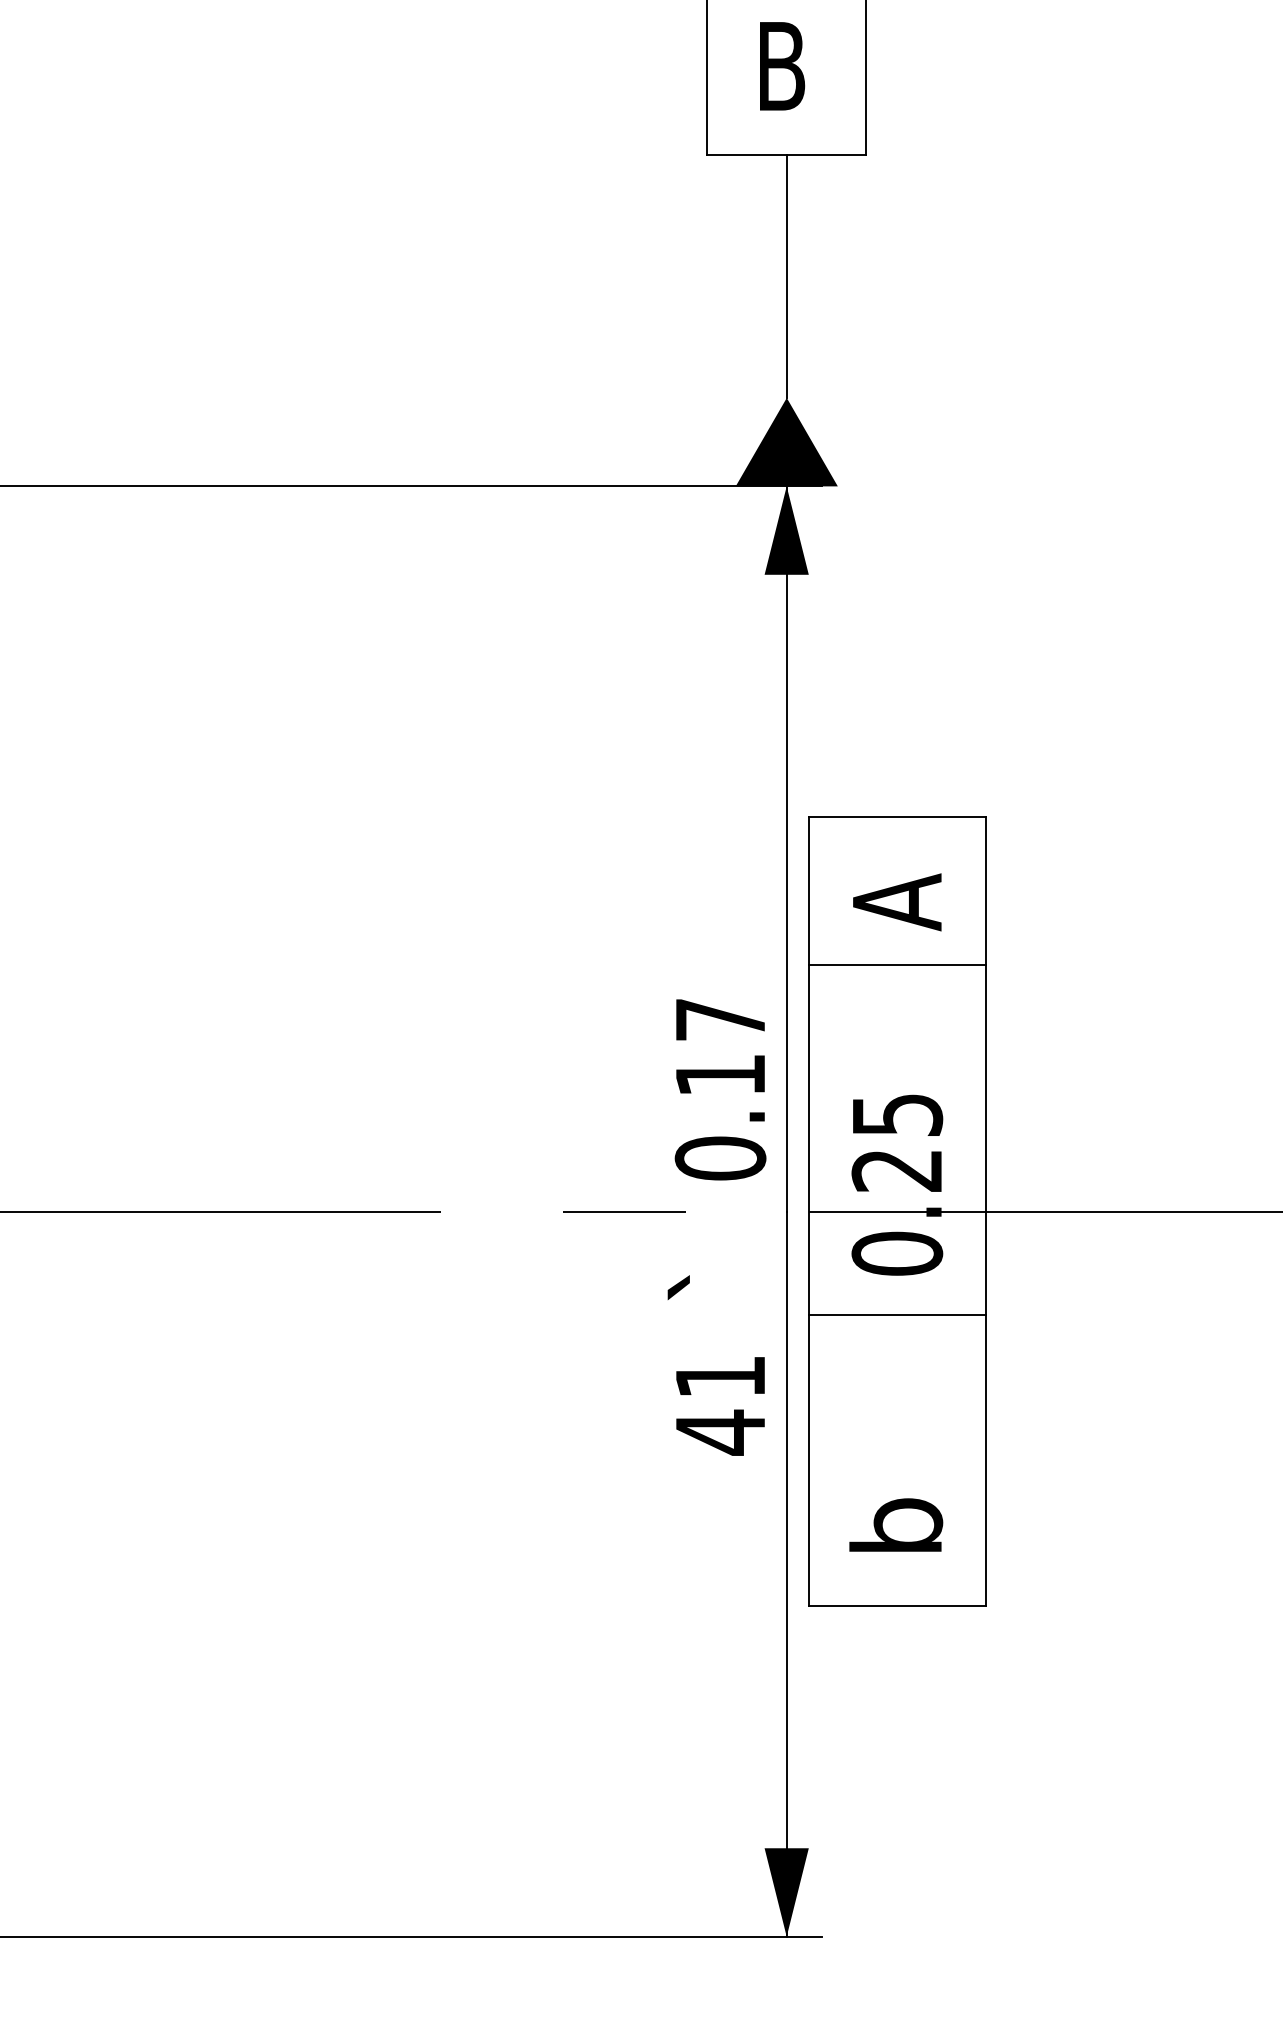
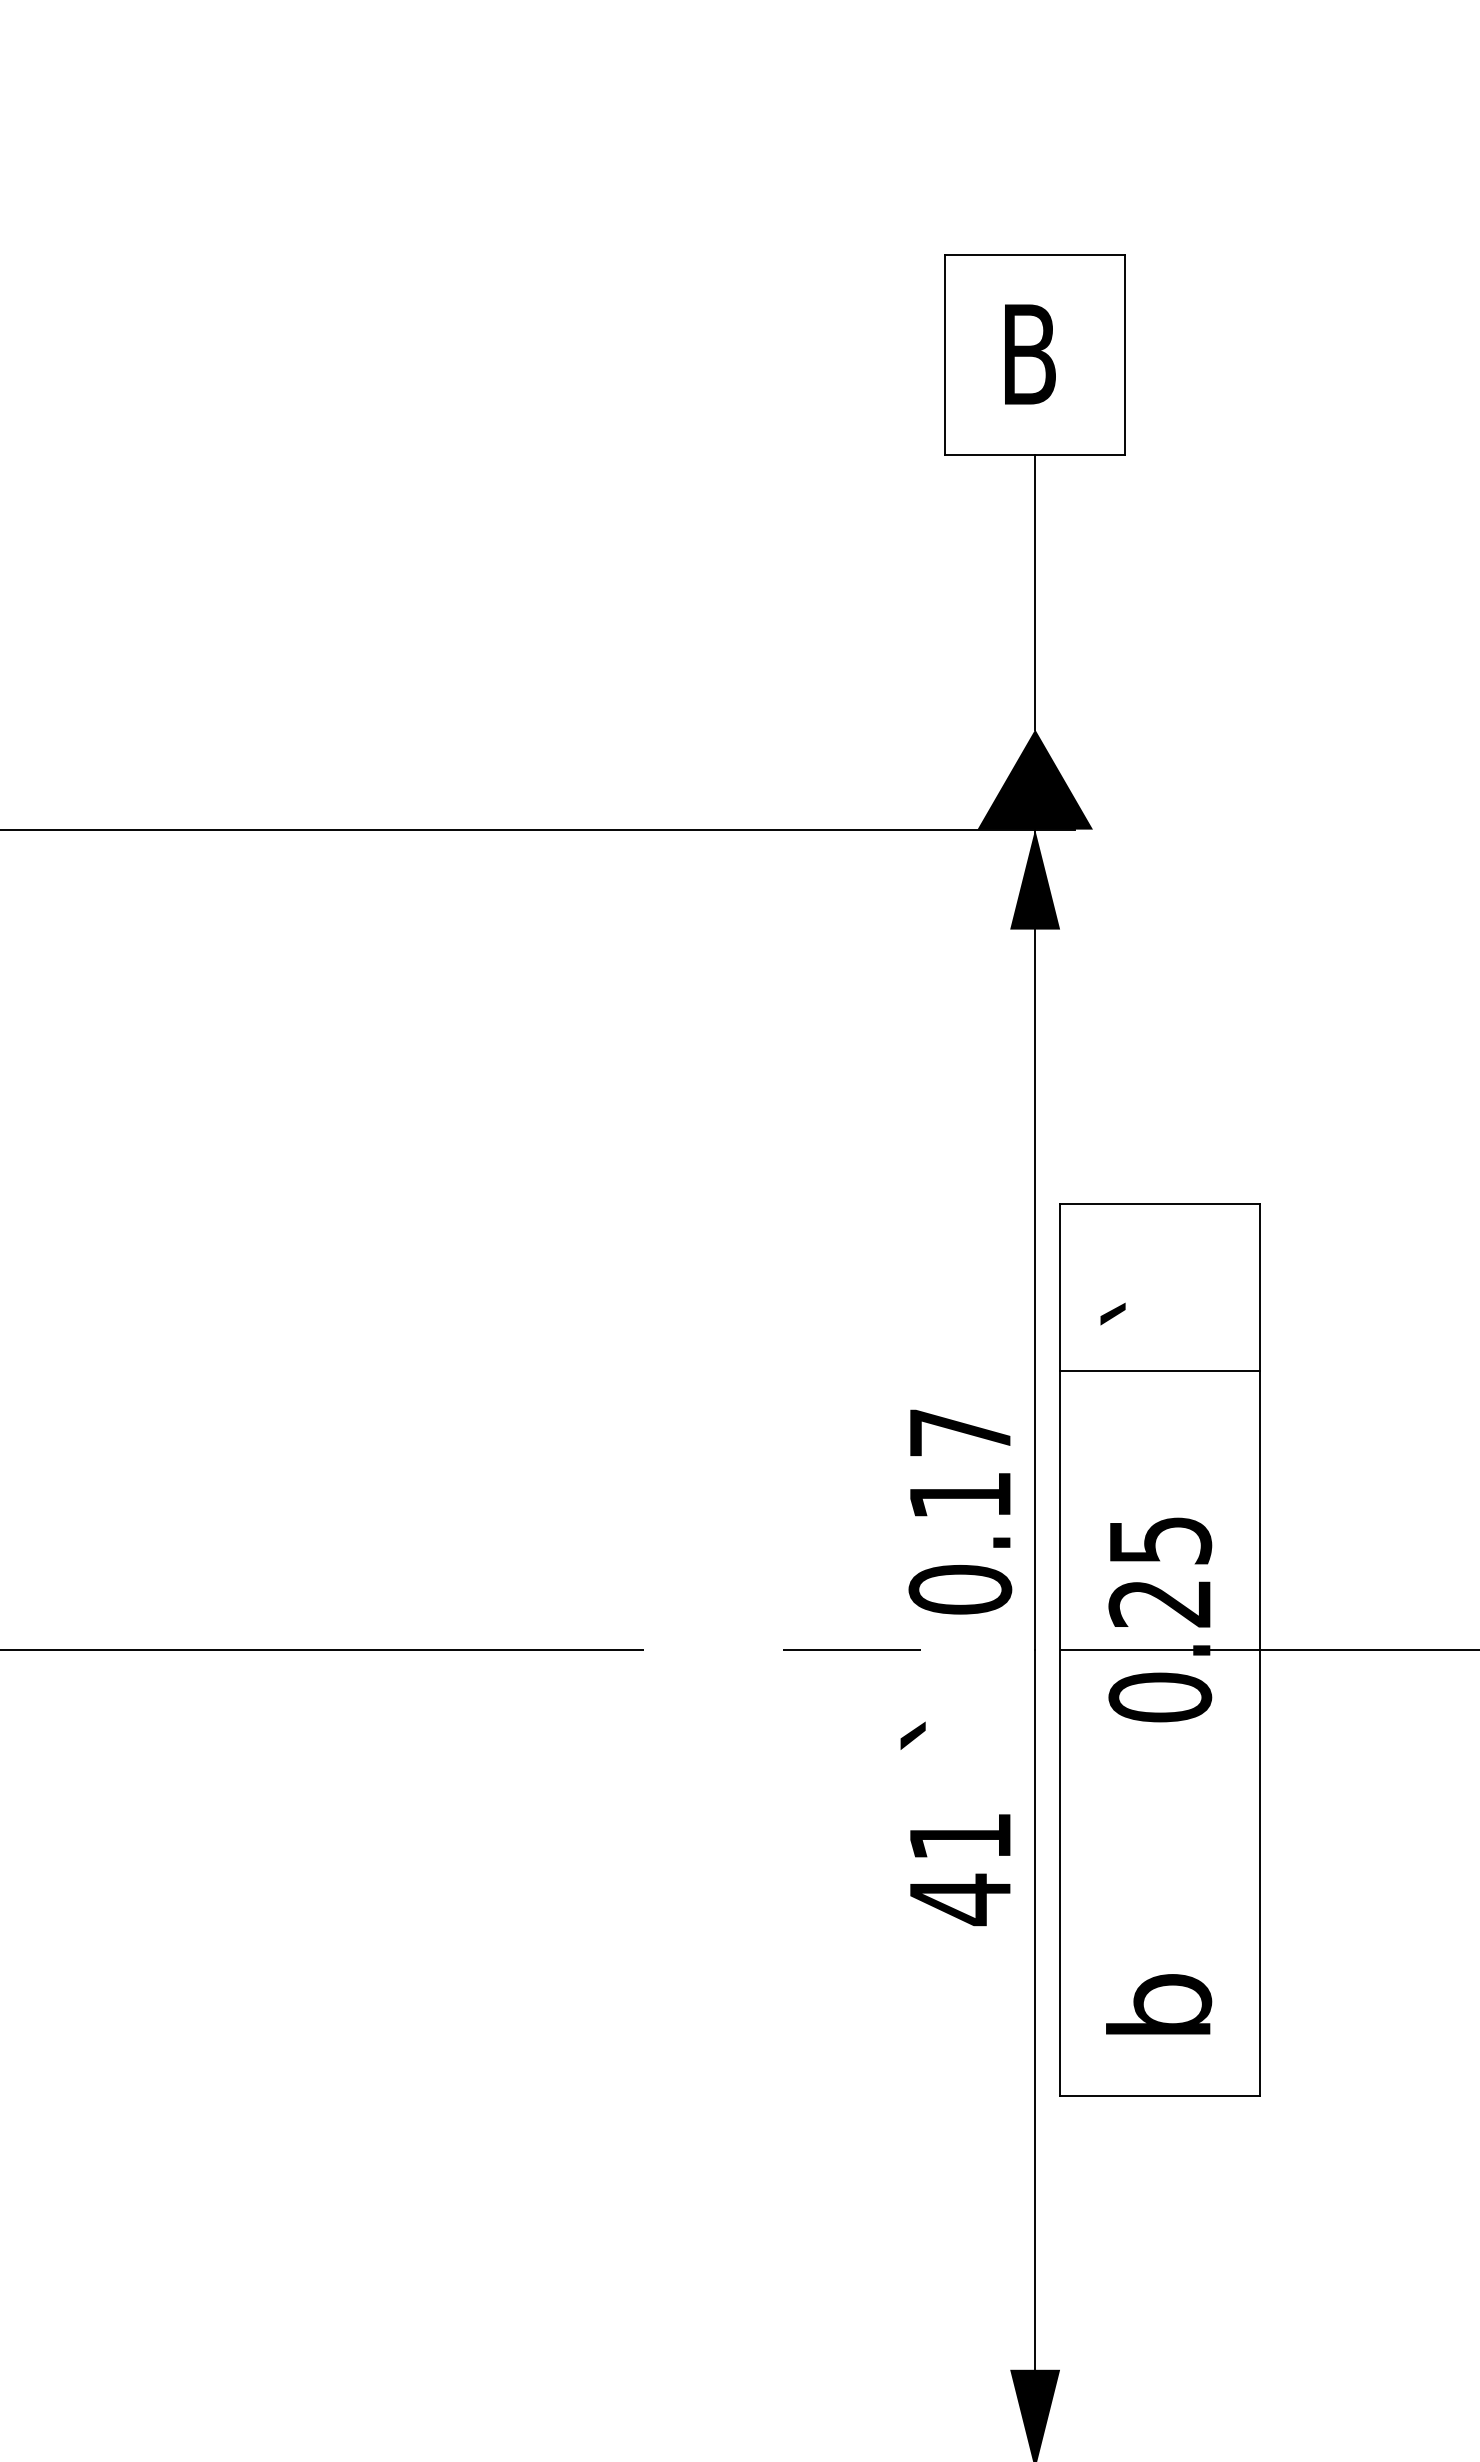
text: (893, 901) -> (1155, 1299), A -> `
line: (897, 1314) -> (1160, 1766), removed

